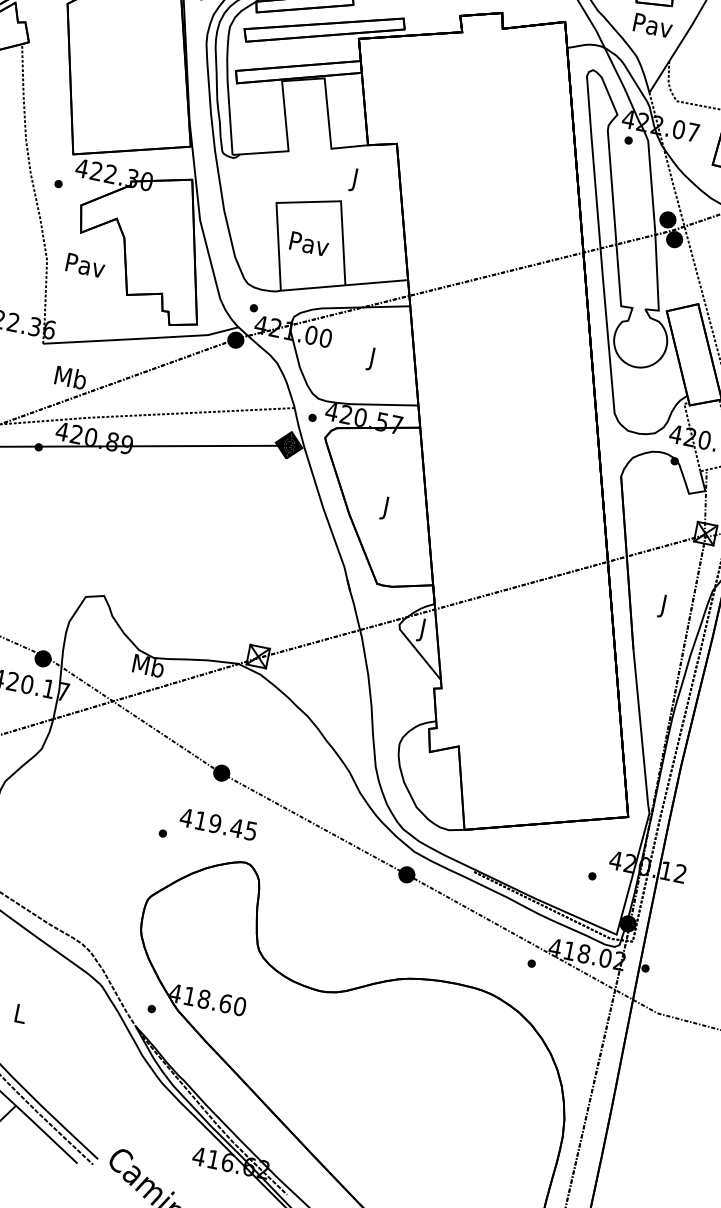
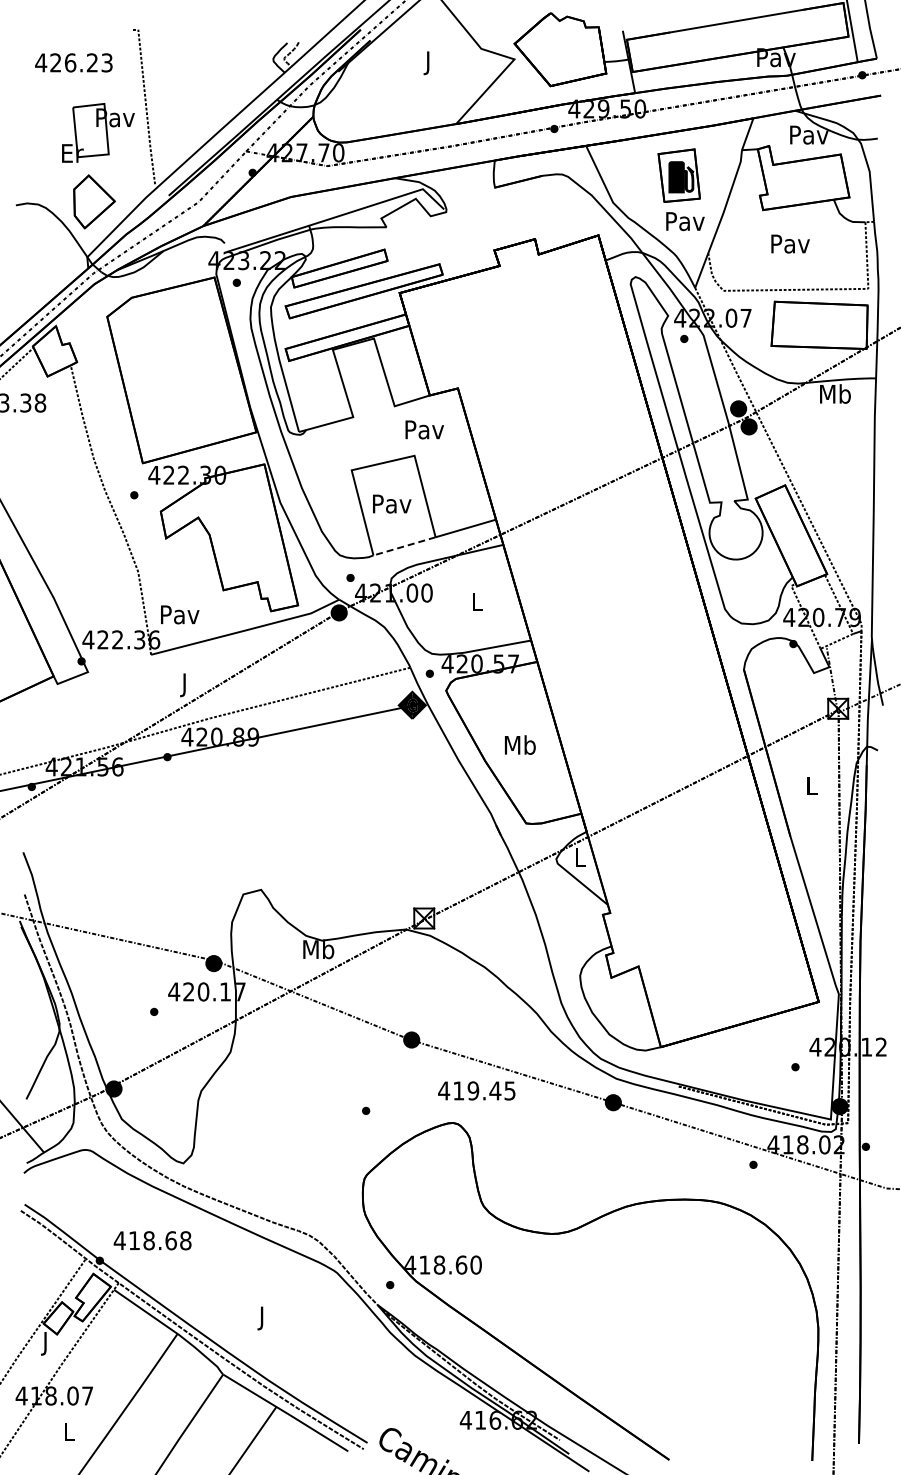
text: (355, 180) -> (424, 432), J -> Pav
text: (86, 265) -> (180, 614), moved
line: (313, 288) -> (404, 546), solid -> dashed
text: (373, 359) -> (477, 604), J -> L
text: (69, 379) -> (184, 684), Mb -> J
text: (385, 508) -> (519, 747), J -> Mb
text: (664, 606) -> (812, 788), J -> L
text: (423, 629) -> (580, 859), J -> L
text: (218, 824) -> (476, 1090), moved
text: (19, 1016) -> (262, 1318), L -> J

